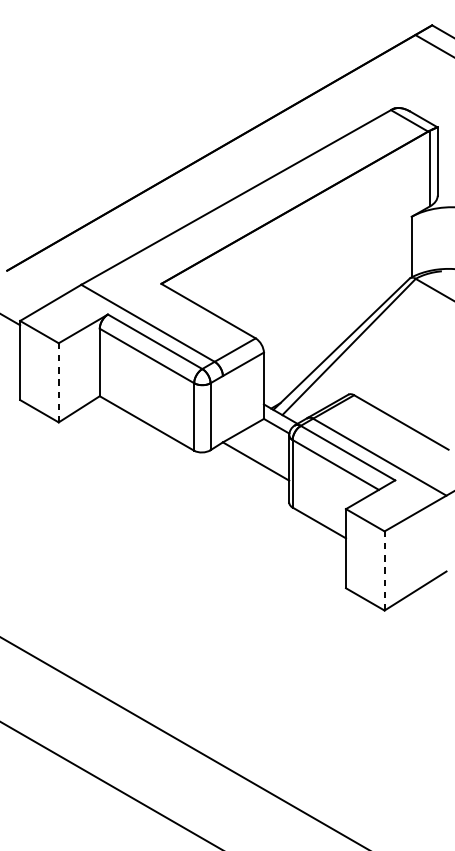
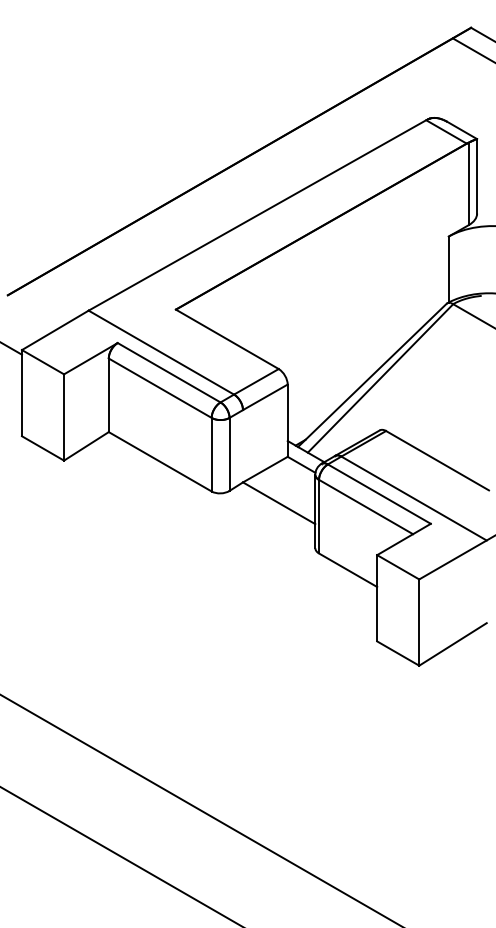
line: (59, 382) -> (64, 417), dashed -> solid
line: (384, 570) -> (419, 622), dashed -> solid

